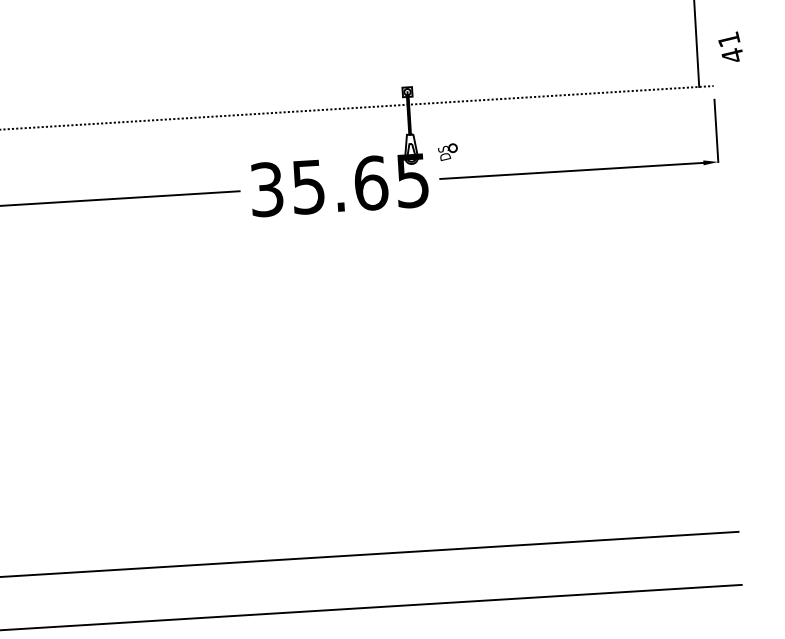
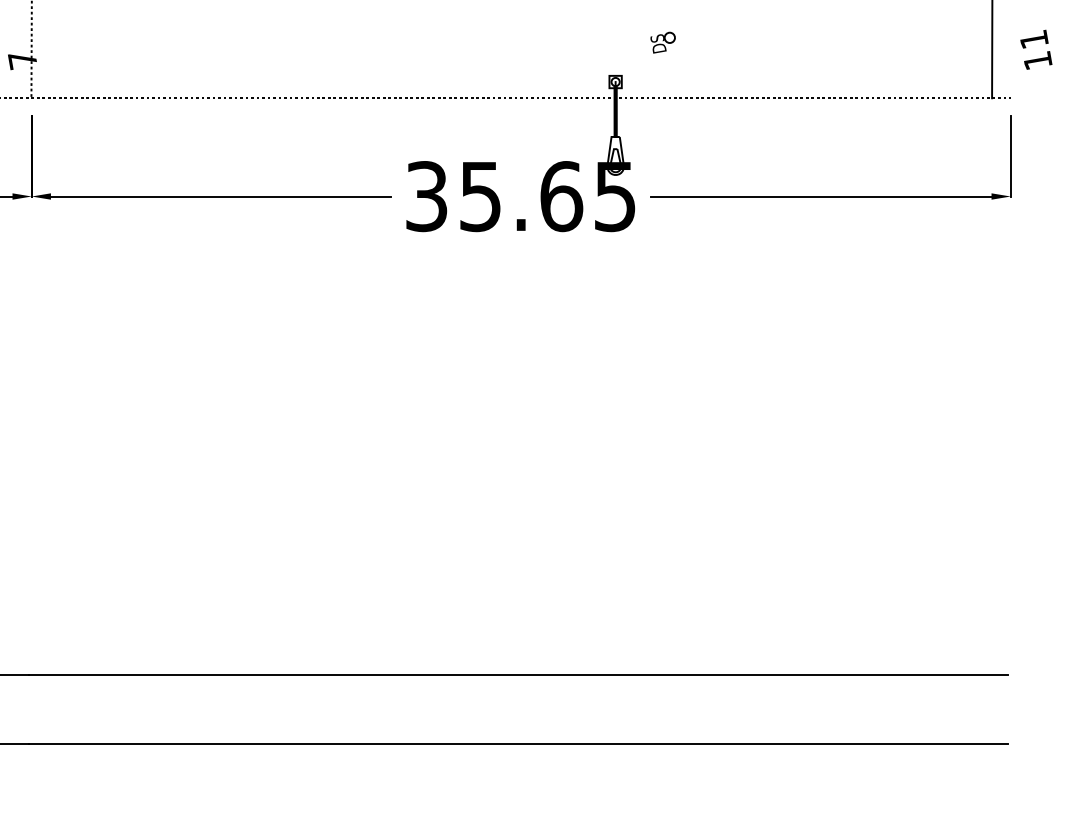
text: (732, 55) -> (1037, 60), 41 -> 11
part: (447, 152) -> (662, 42), moved

